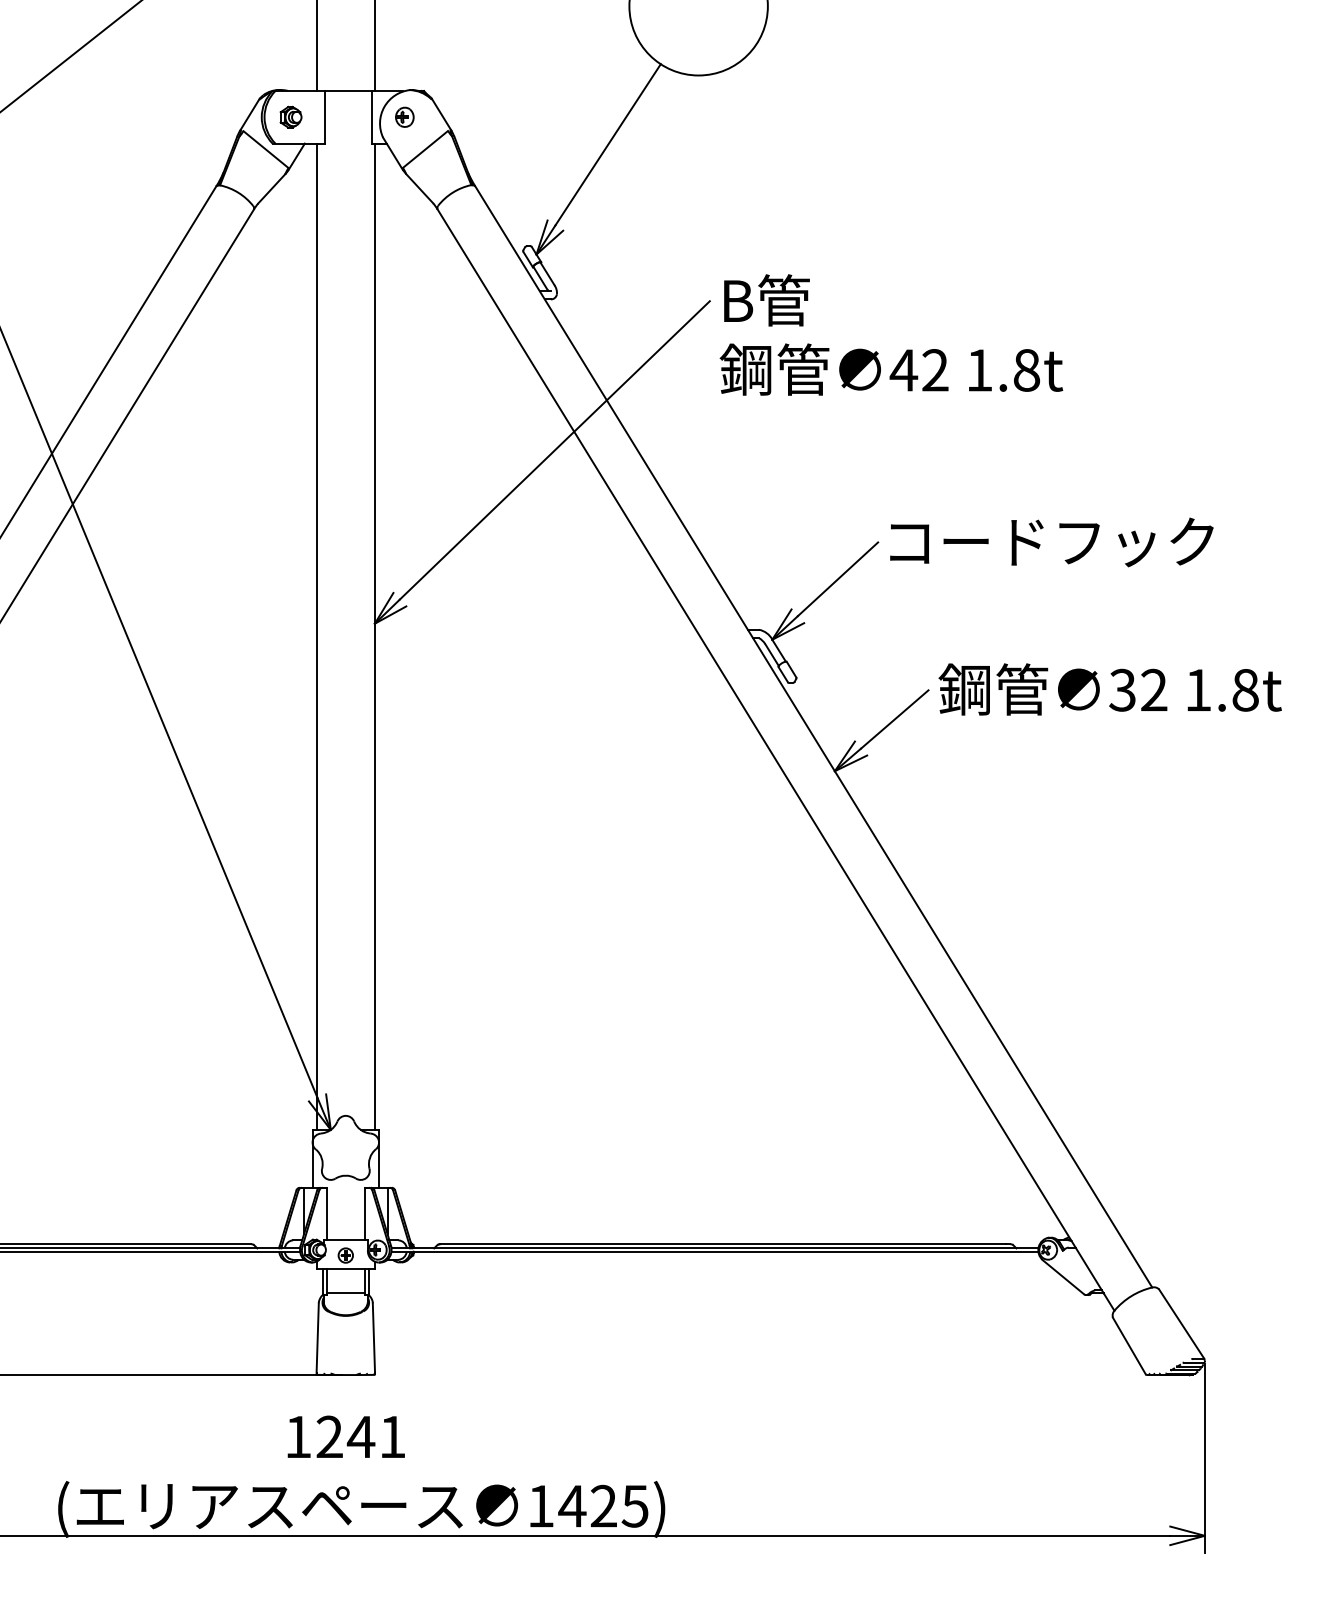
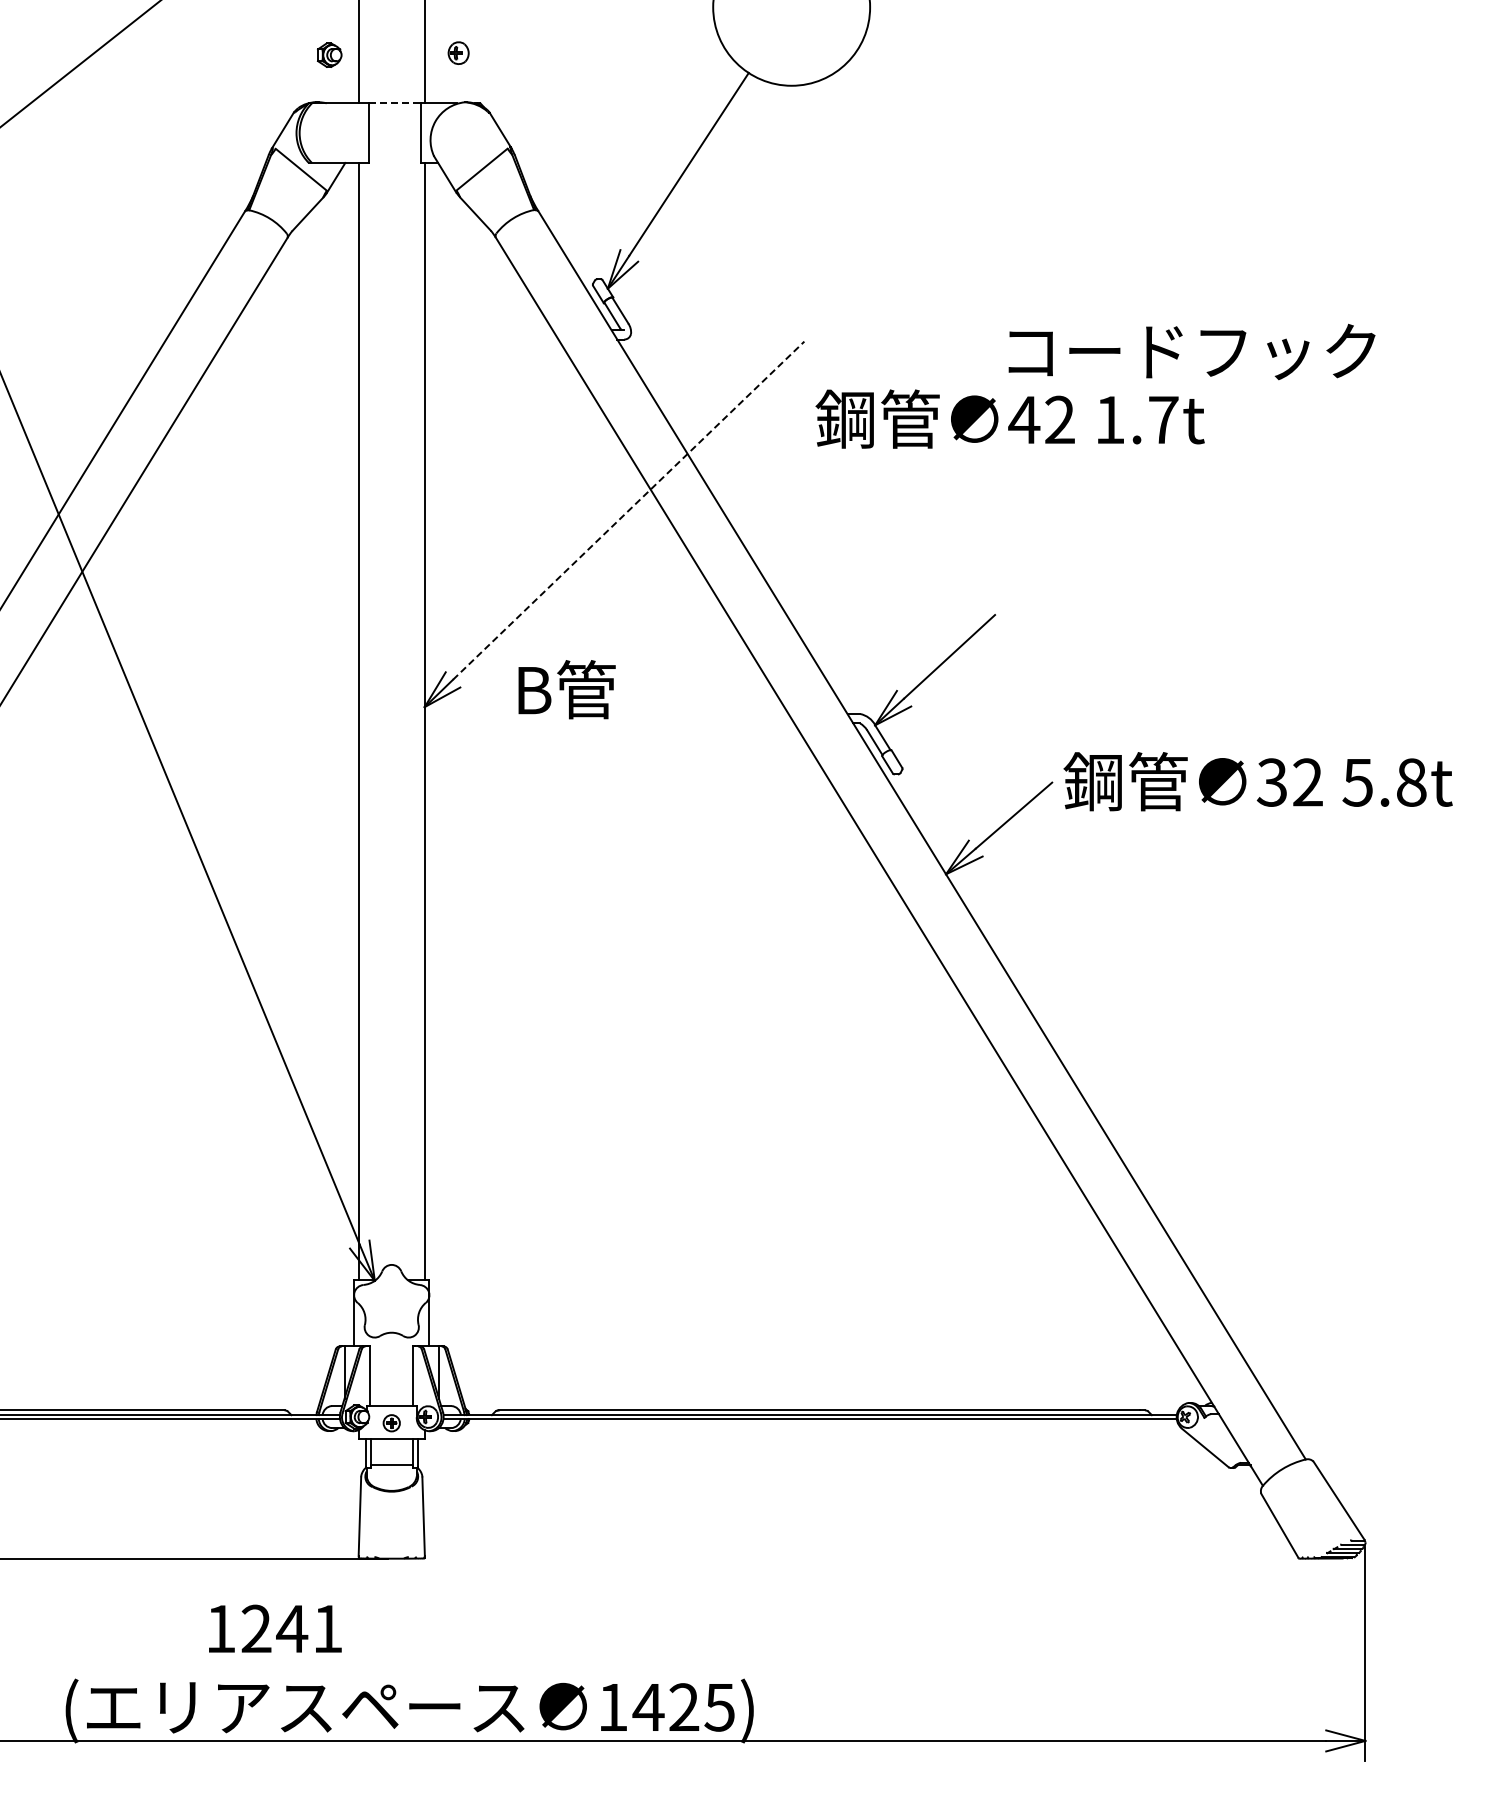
line: (349, 91) -> (395, 103), solid -> dashed
part: (290, 116) -> (329, 54), moved
part: (404, 116) -> (458, 52), moved
text: (766, 300) -> (566, 689), moved
text: (1026, 369) -> (1163, 419), 1.8t -> 1.7t
line: (554, 450) -> (628, 510), solid -> dashed
text: (1051, 541) -> (1191, 351), moved
text: (1197, 690) -> (1357, 782), 1.8t -> 5.8t
text: (346, 1436) -> (275, 1628), moved

